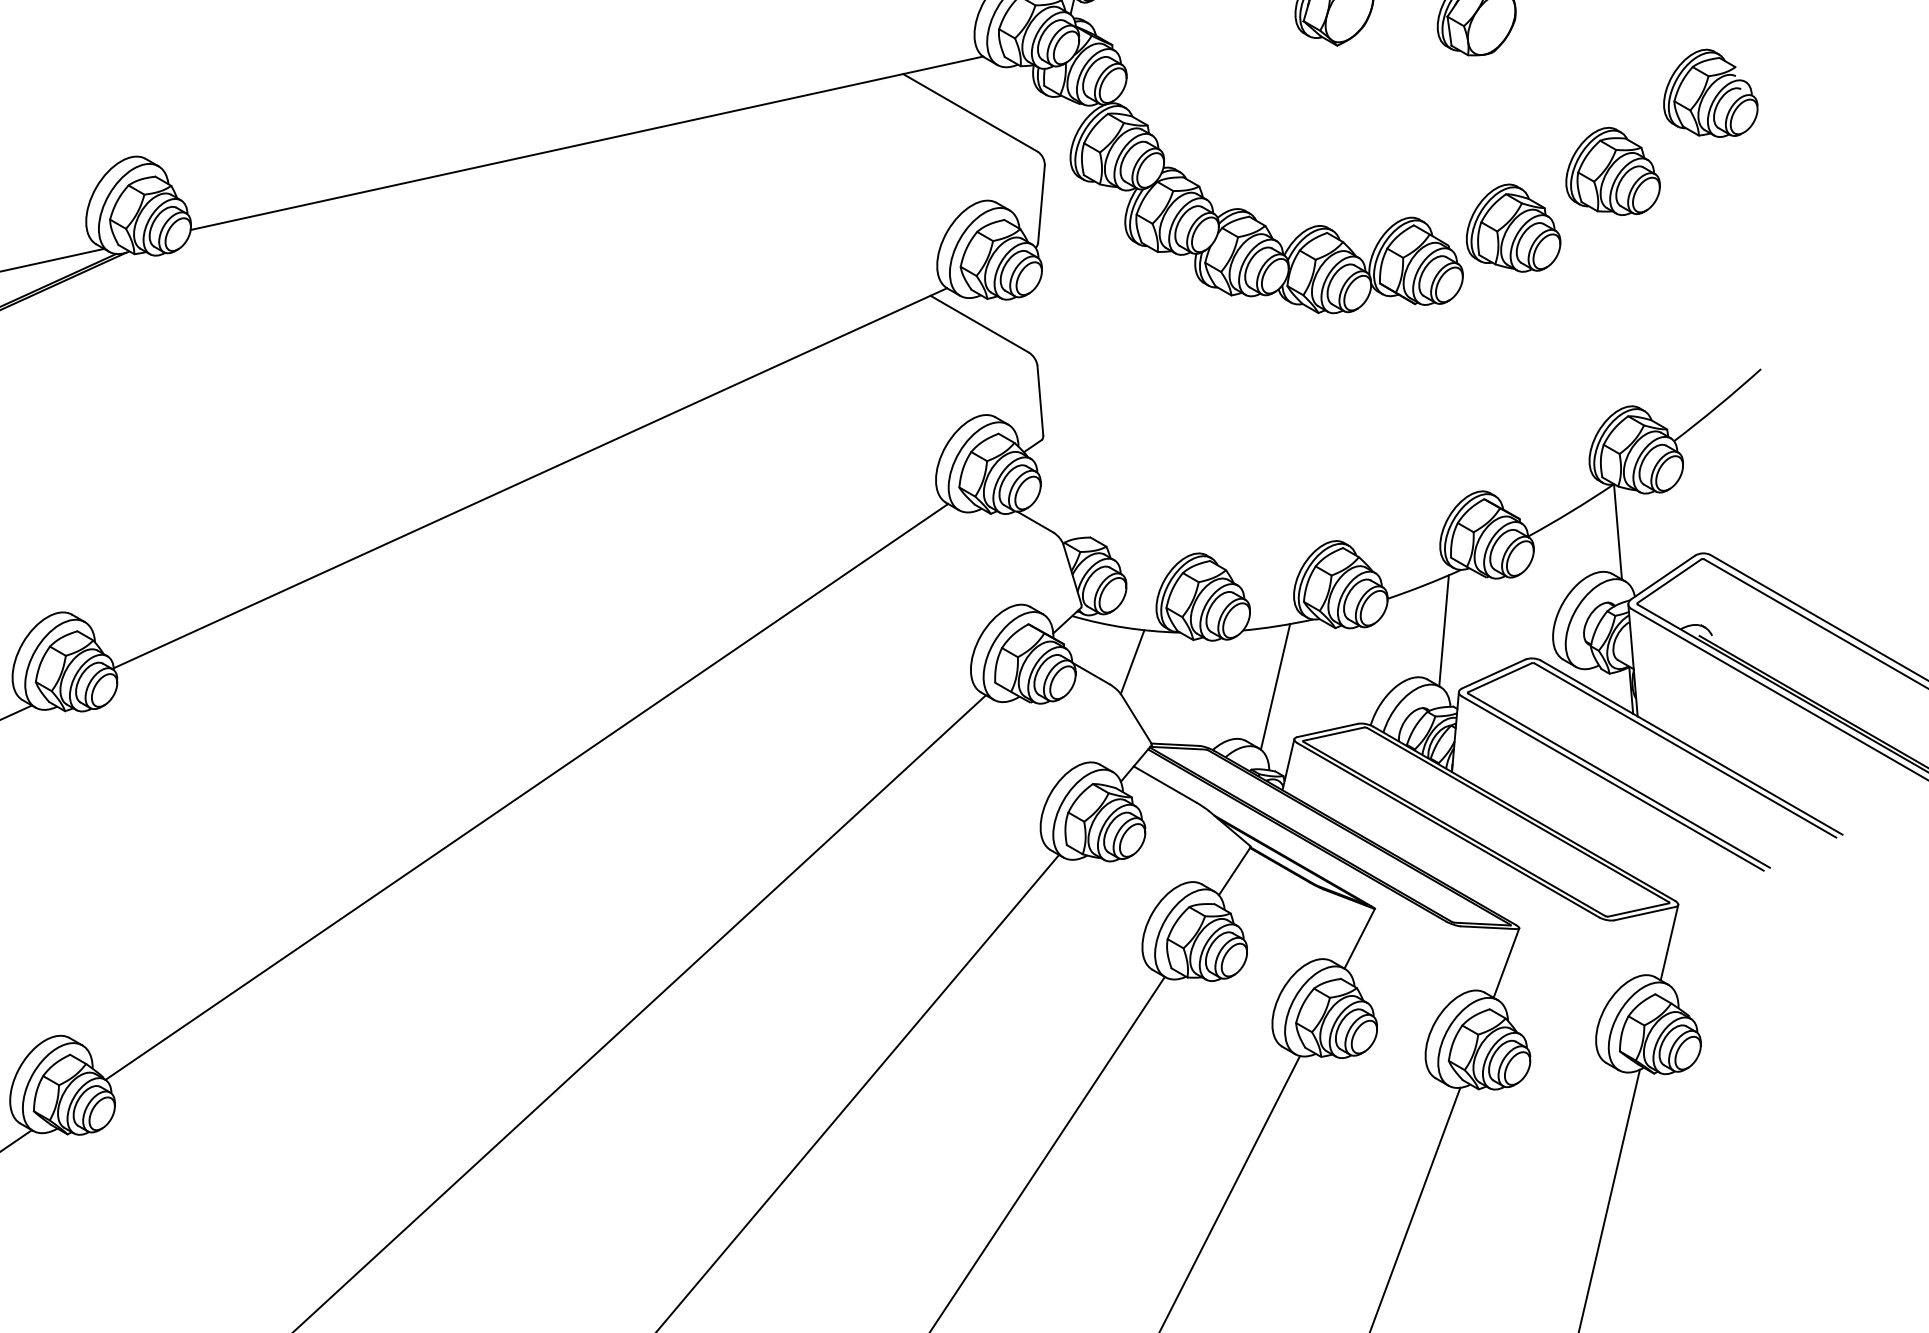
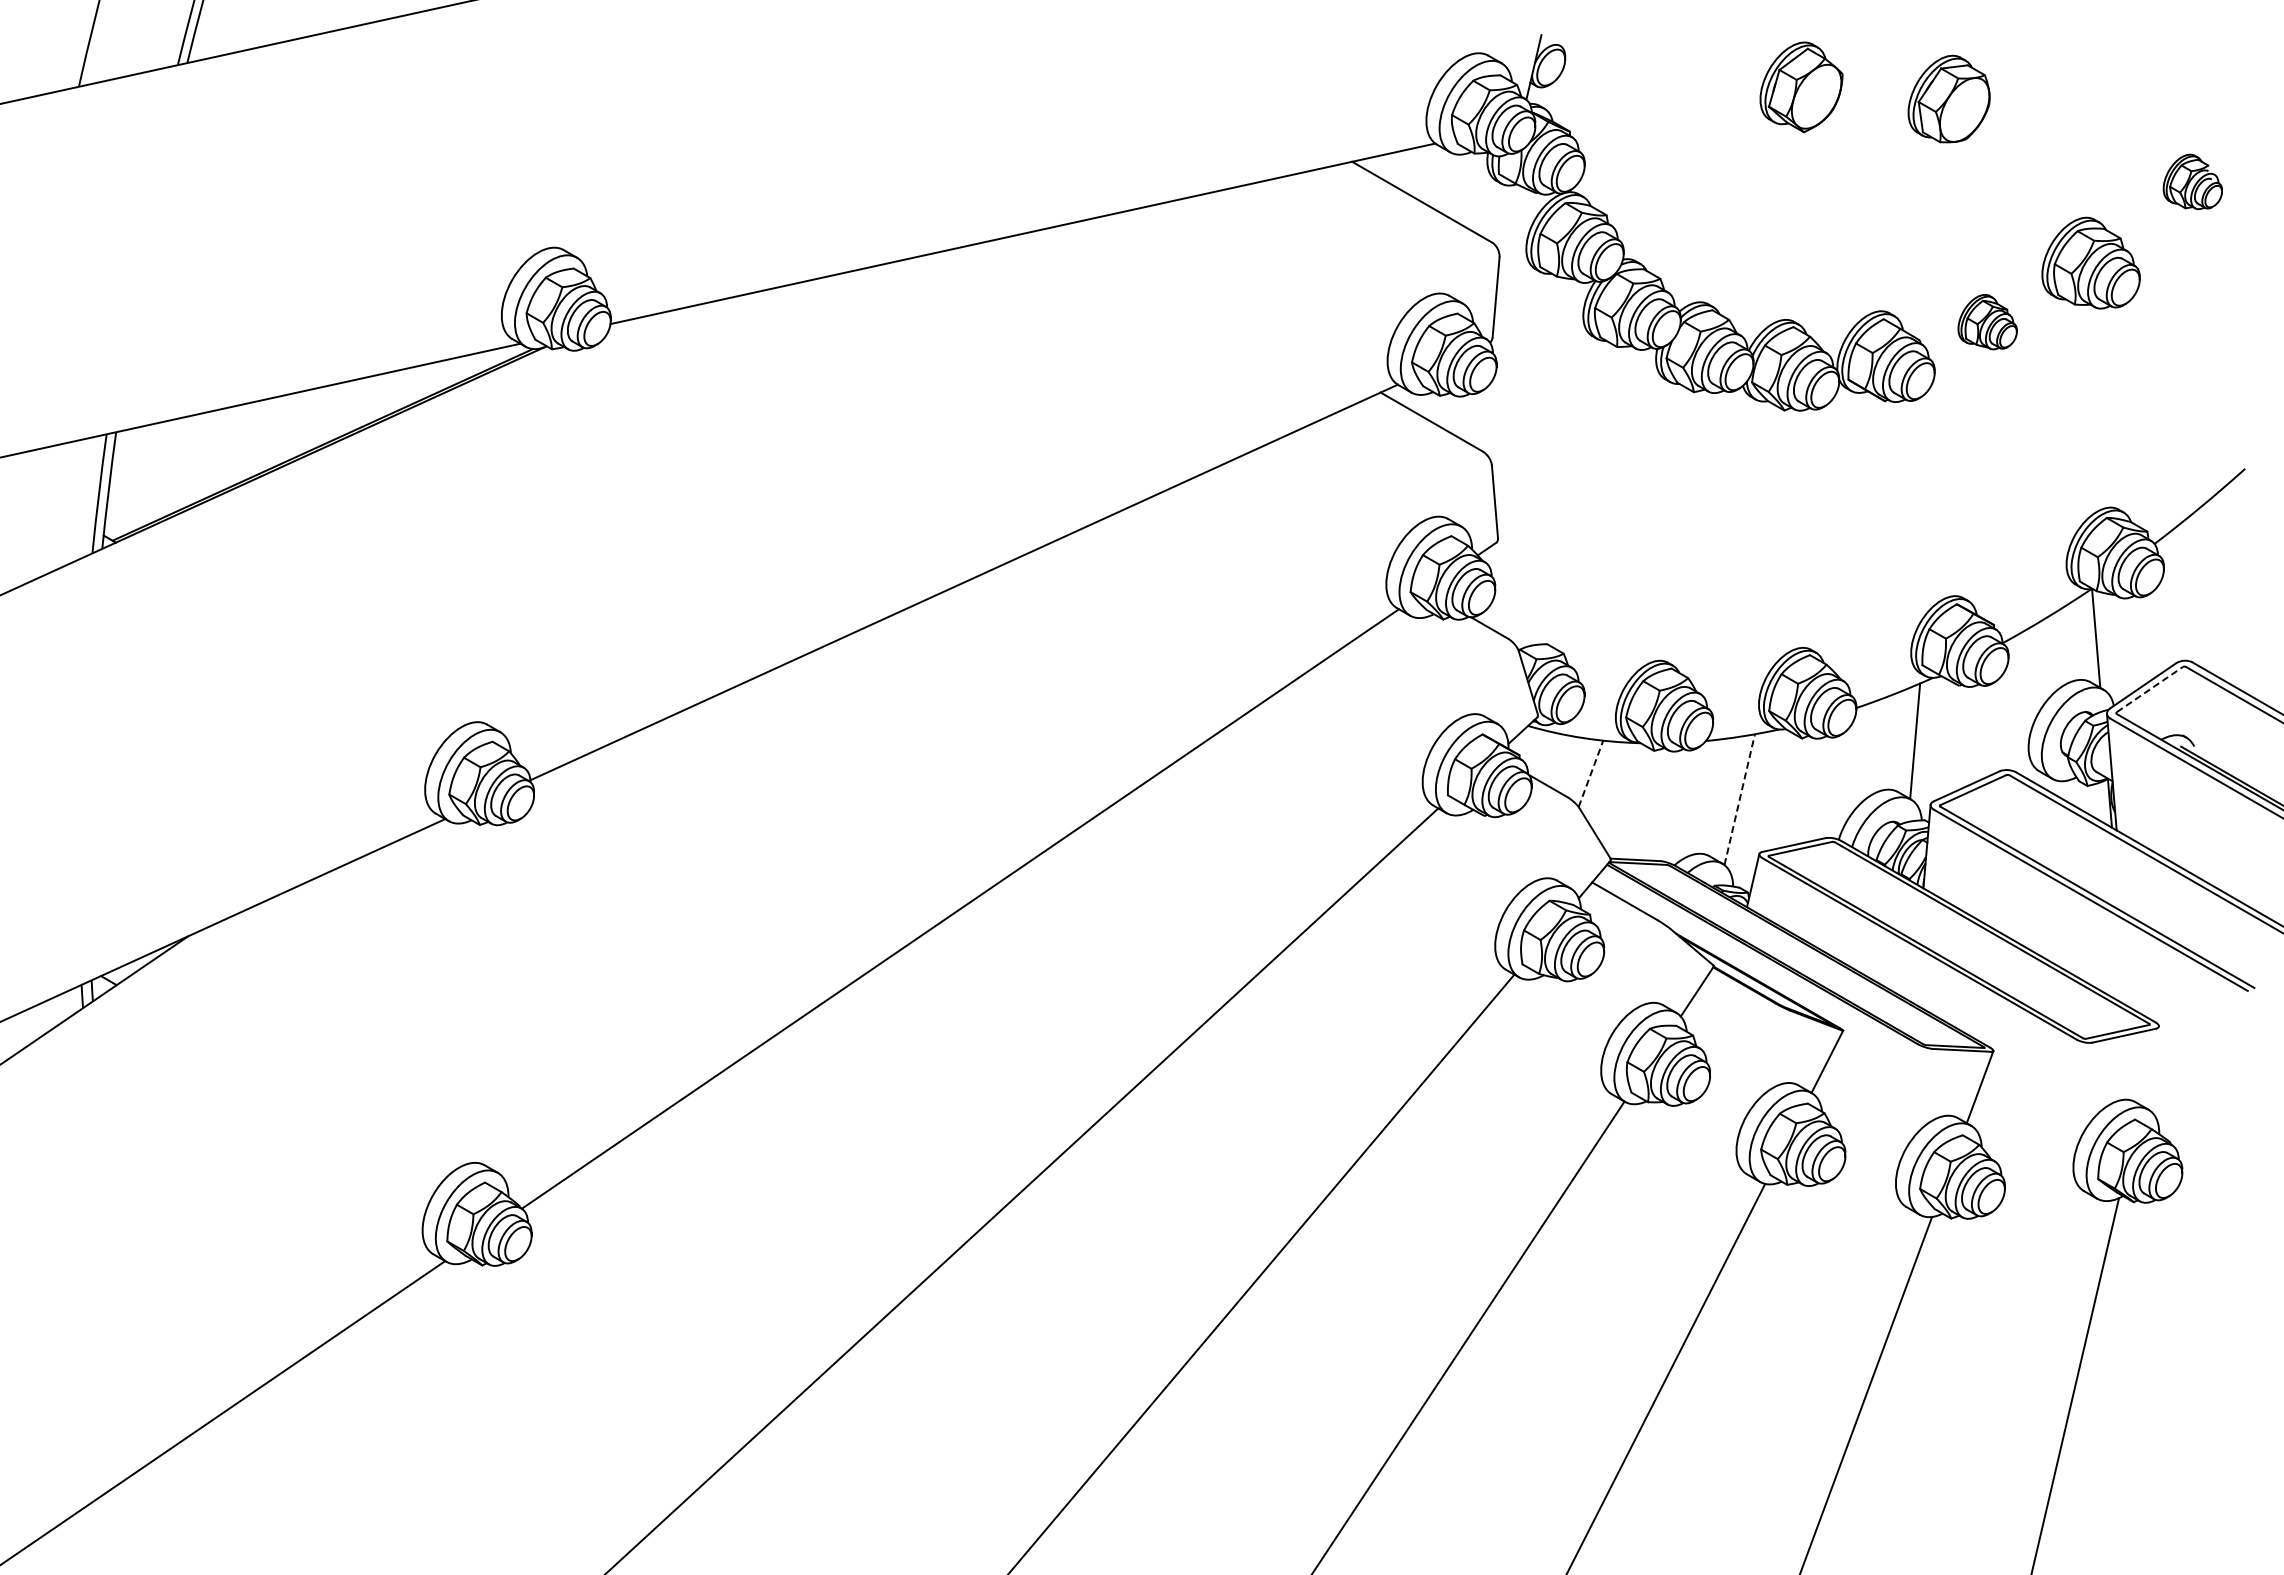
part: (1710, 93) -> (2192, 181), size x0.6
part: (1513, 227) -> (1987, 321), size x0.6
line: (1669, 581) -> (2149, 689), solid -> dashed
line: (1133, 661) -> (1591, 773), solid -> dashed
line: (1275, 686) -> (1739, 799), solid -> dashed
line: (1669, 942) -> (2149, 1065), removed

